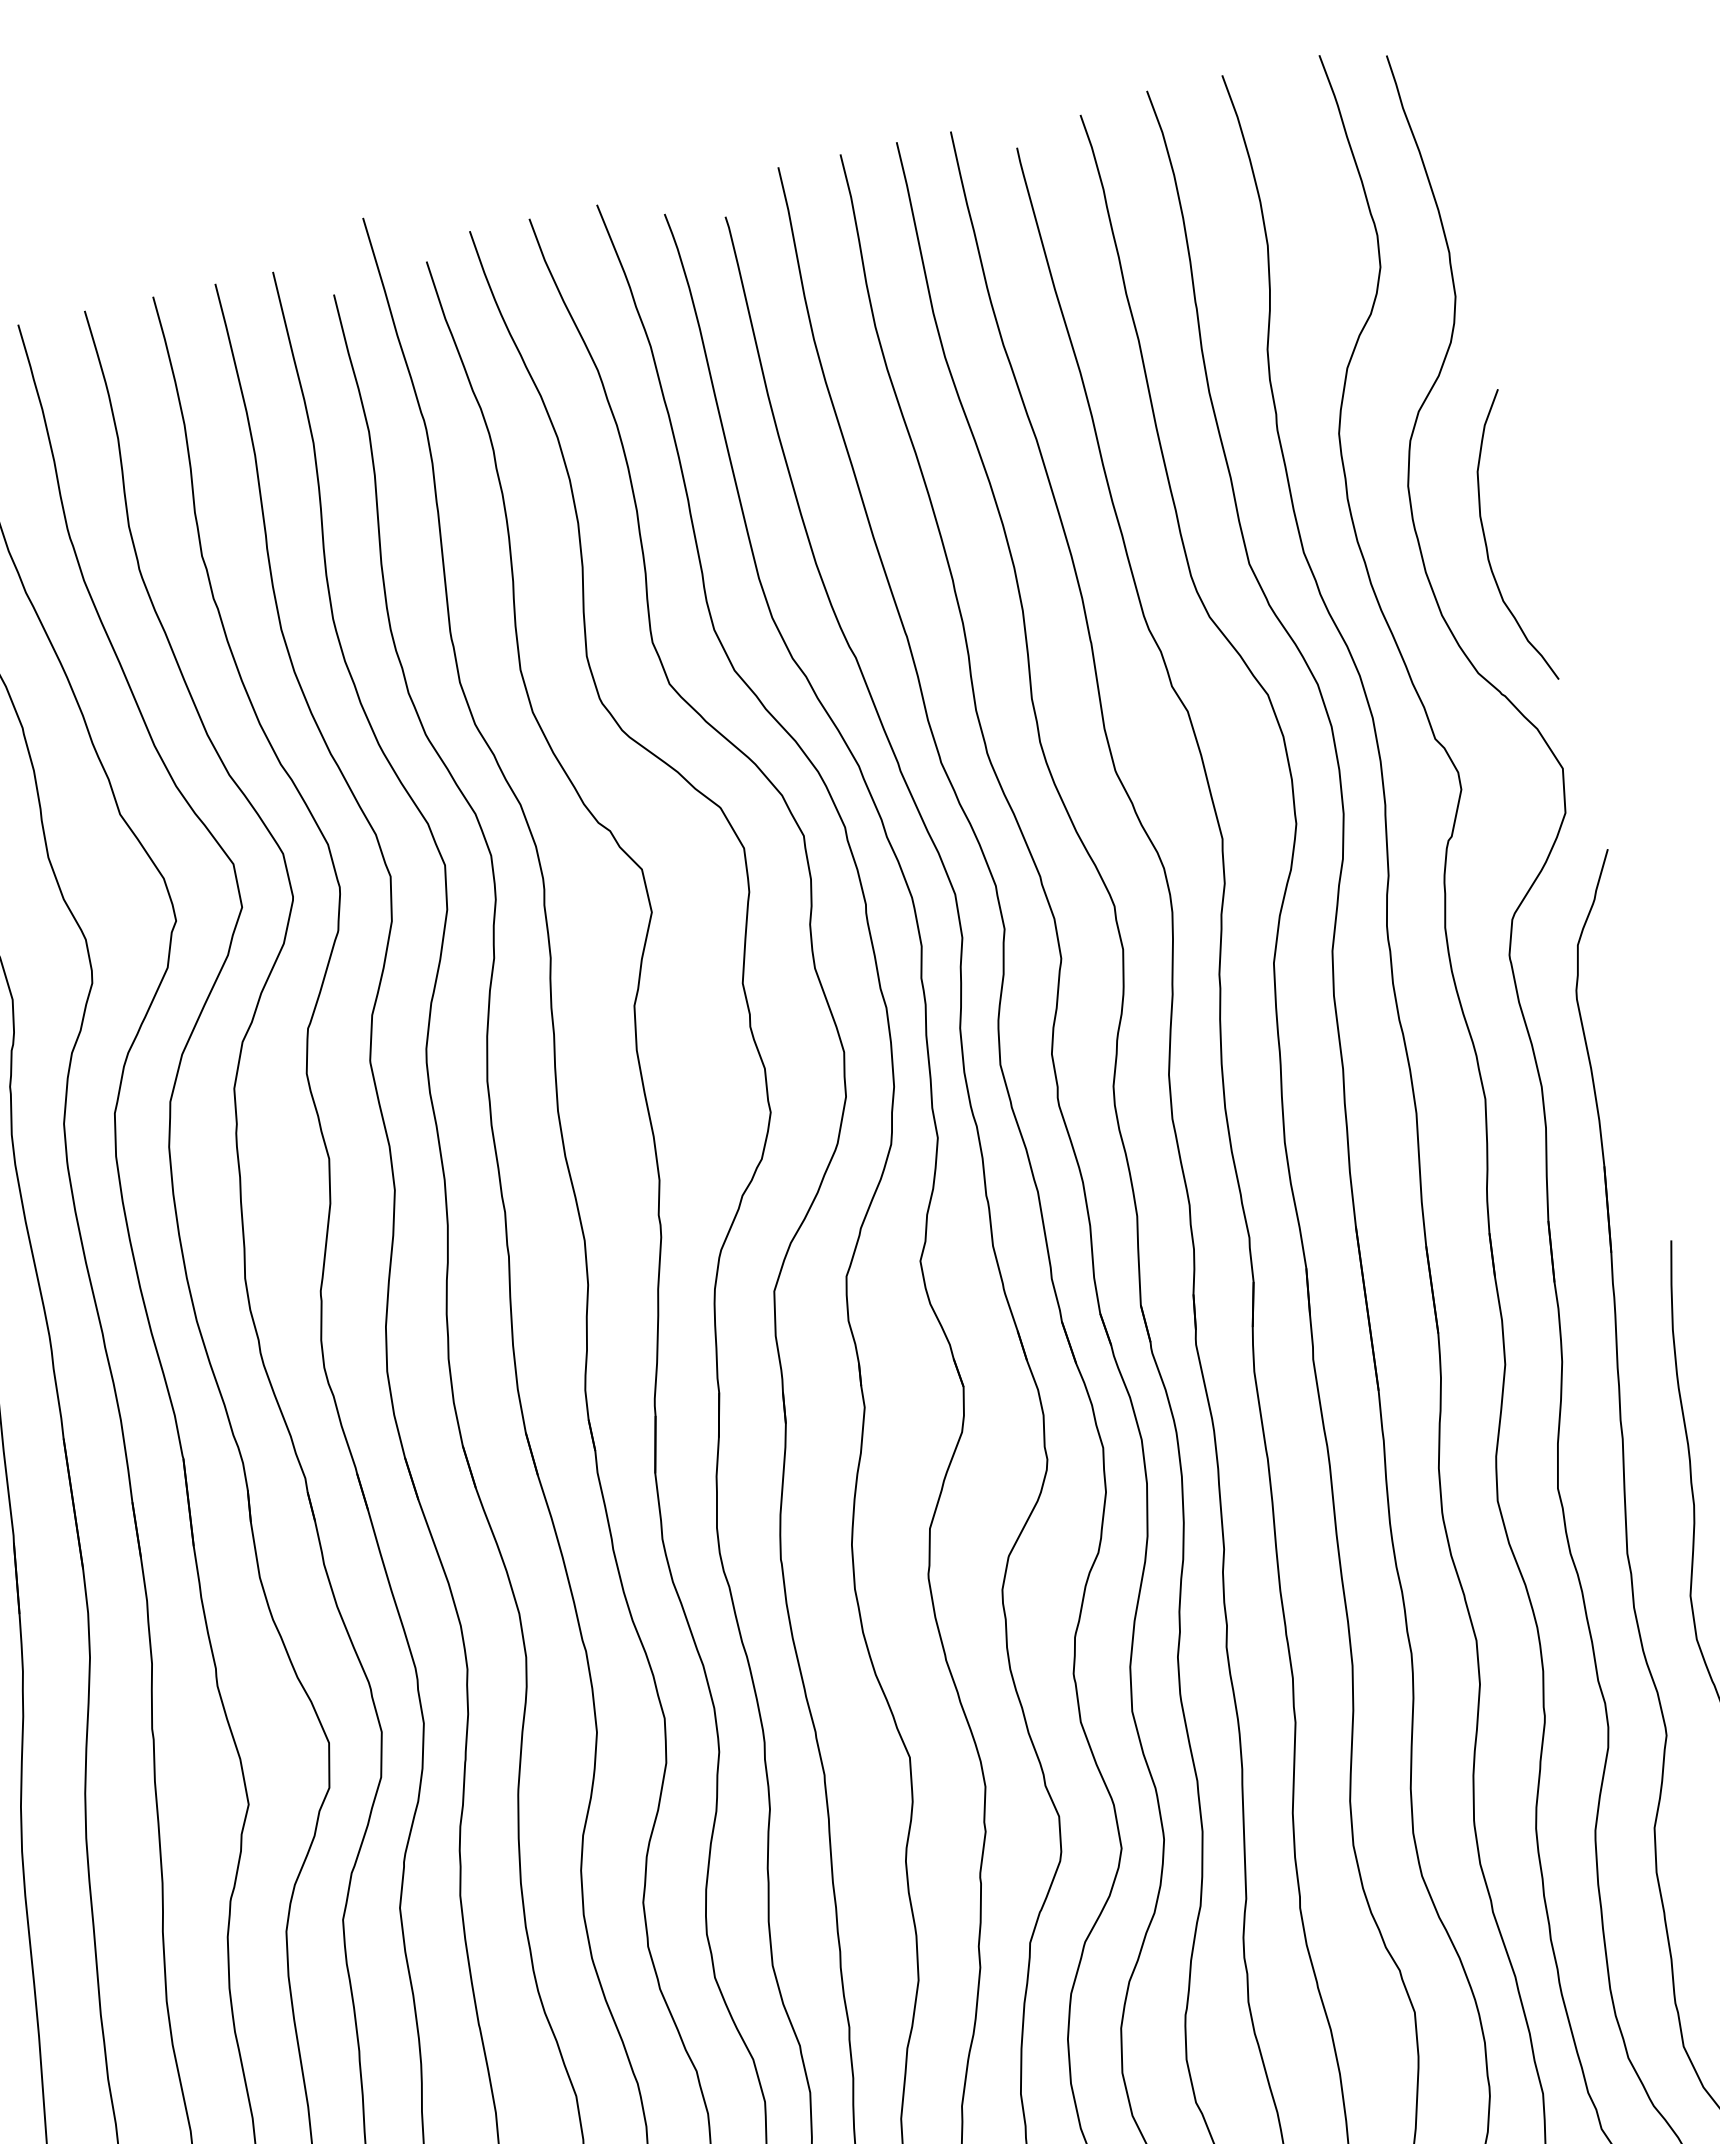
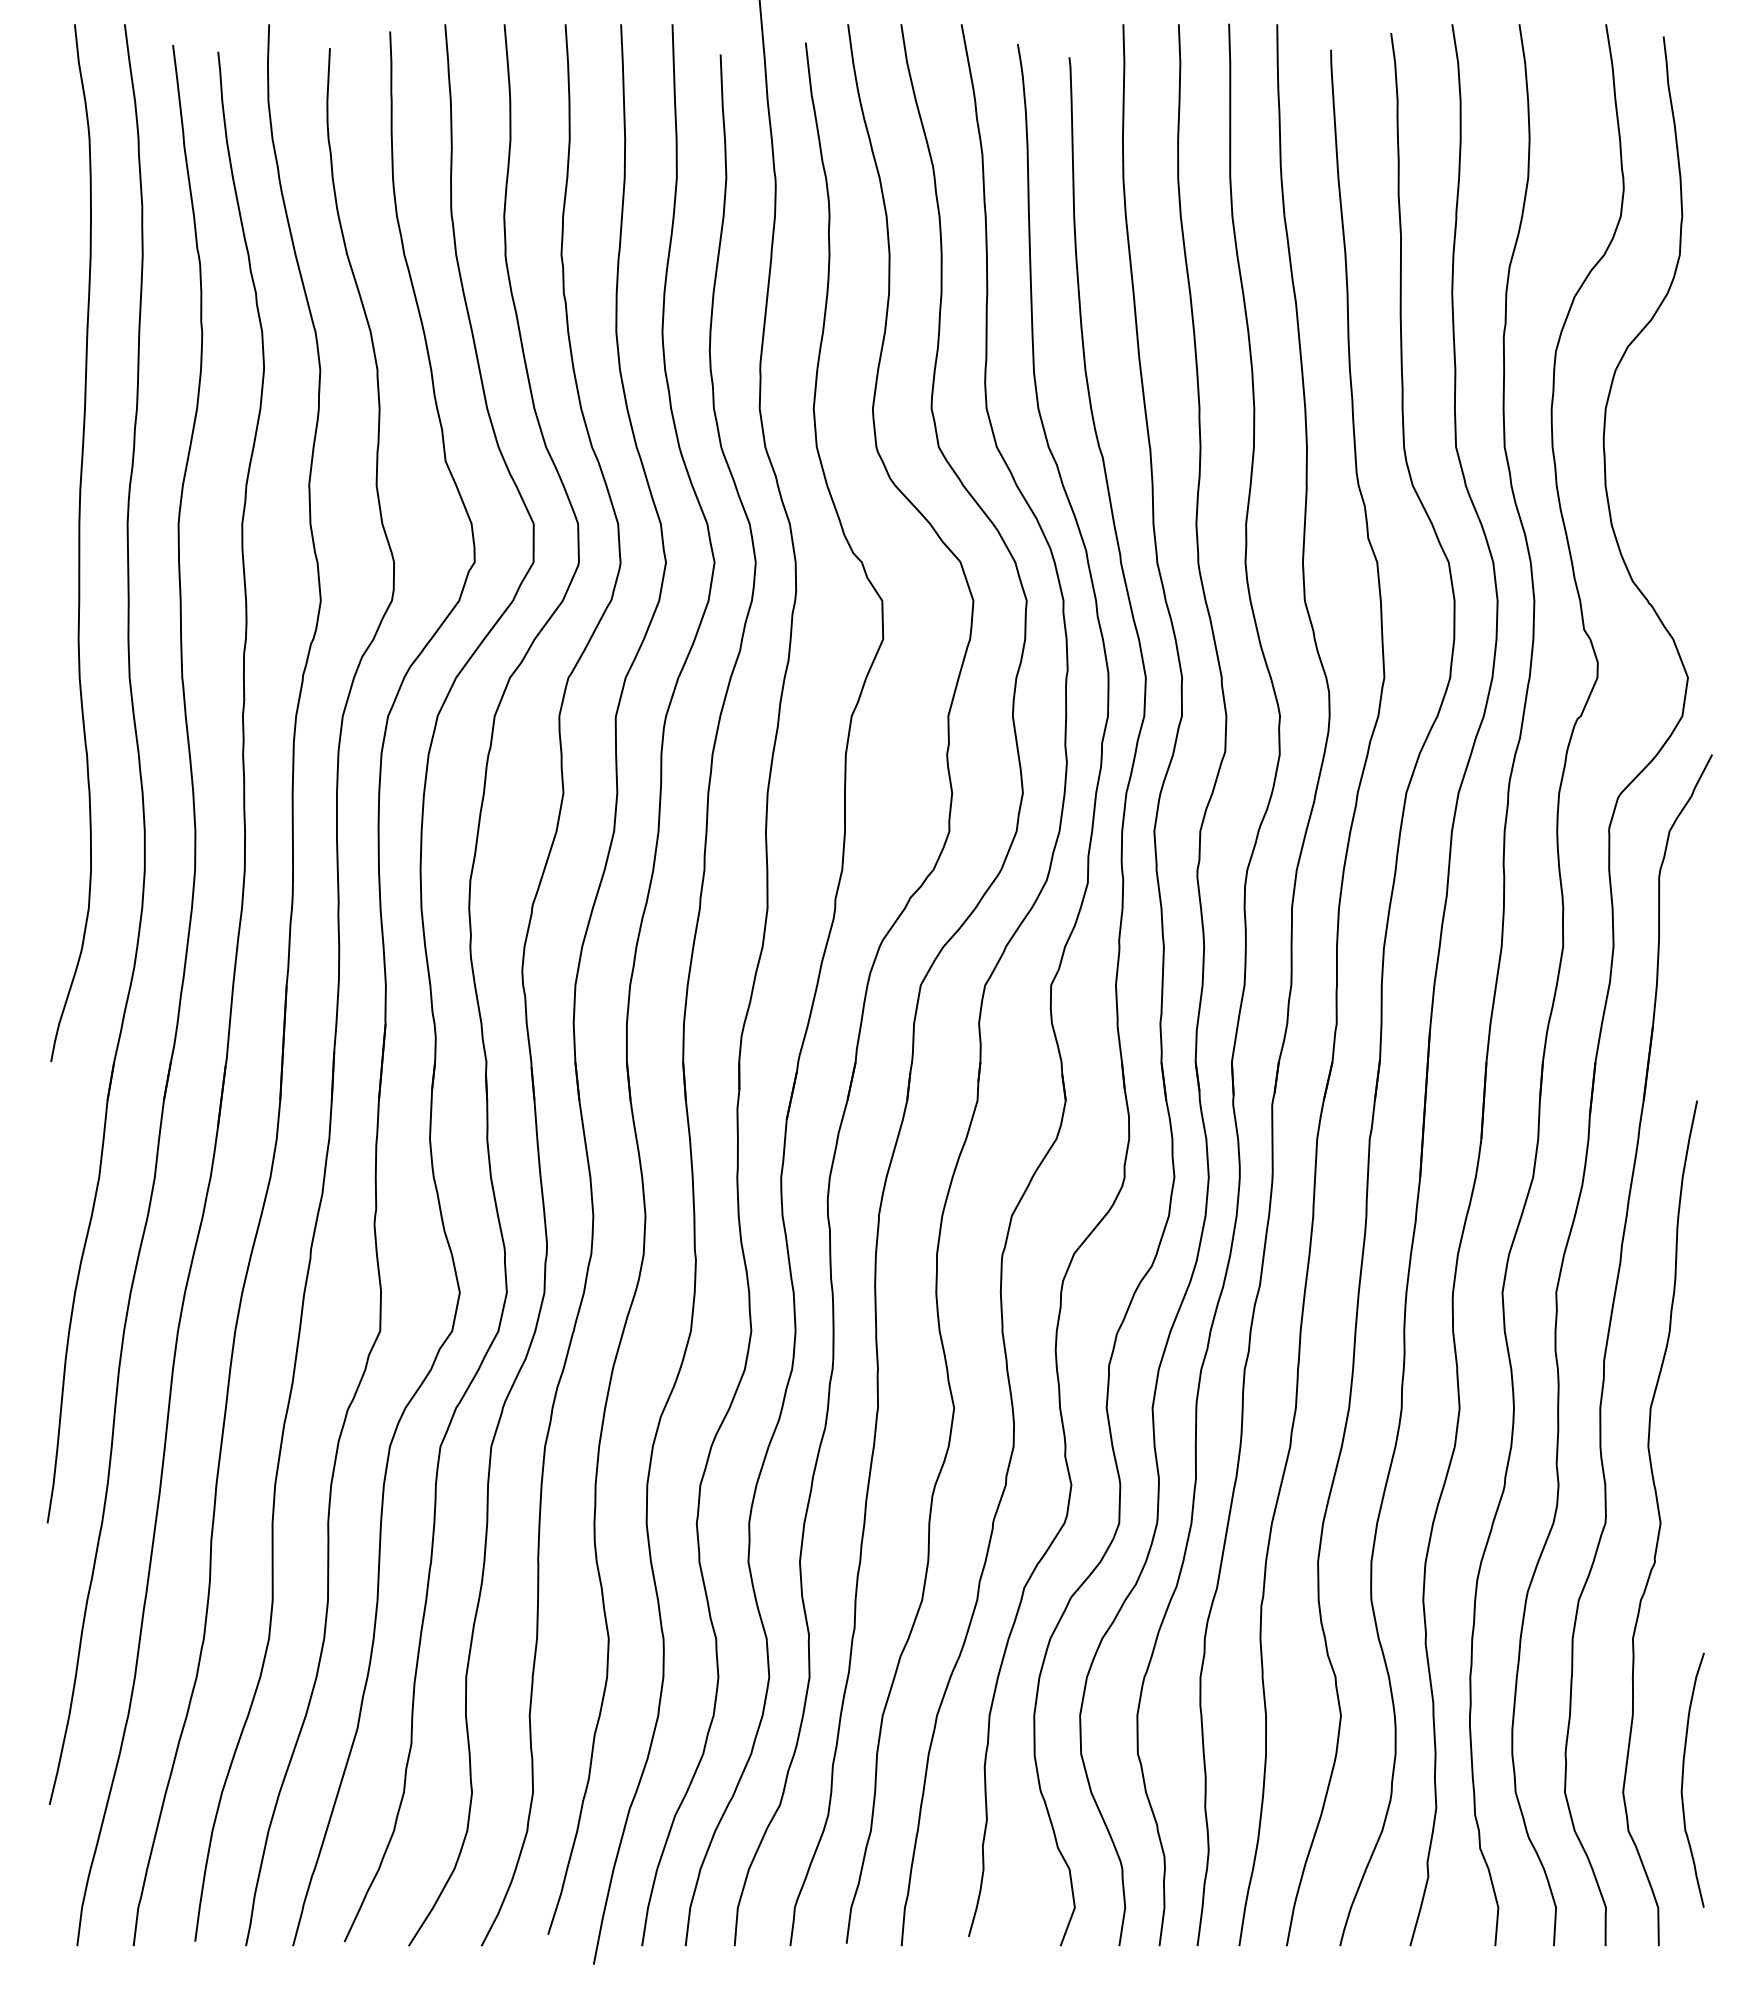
curve: (1486, 542) -> (1662, 470), removed

